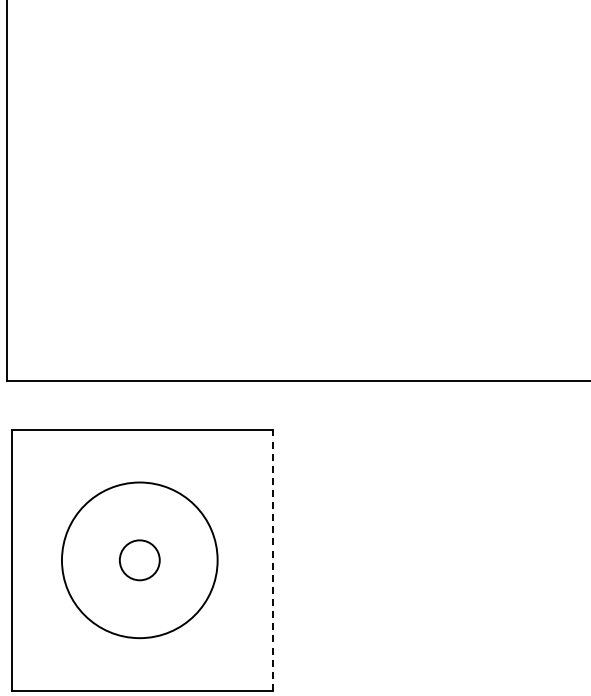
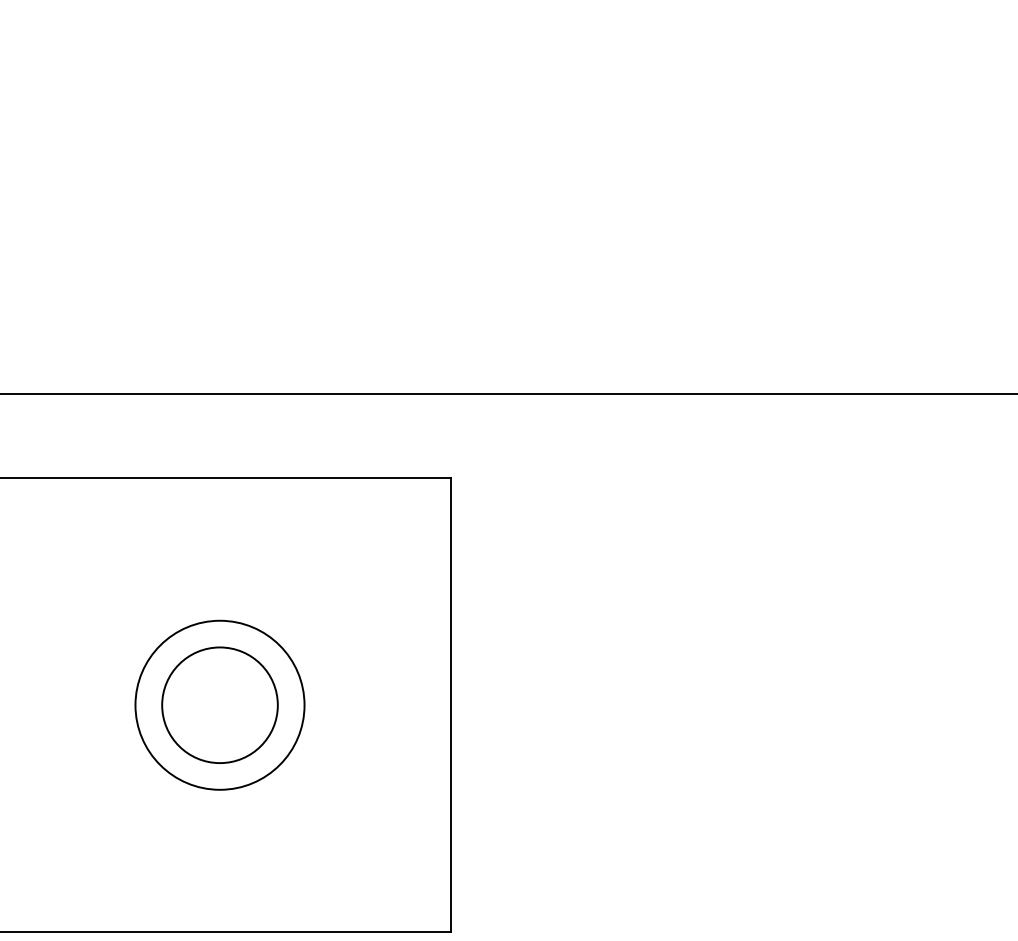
circle: (139, 559) -> (219, 703), size x0.62
circle: (139, 560) -> (219, 705), size x1.67
line: (272, 560) -> (450, 705), dashed -> solid

